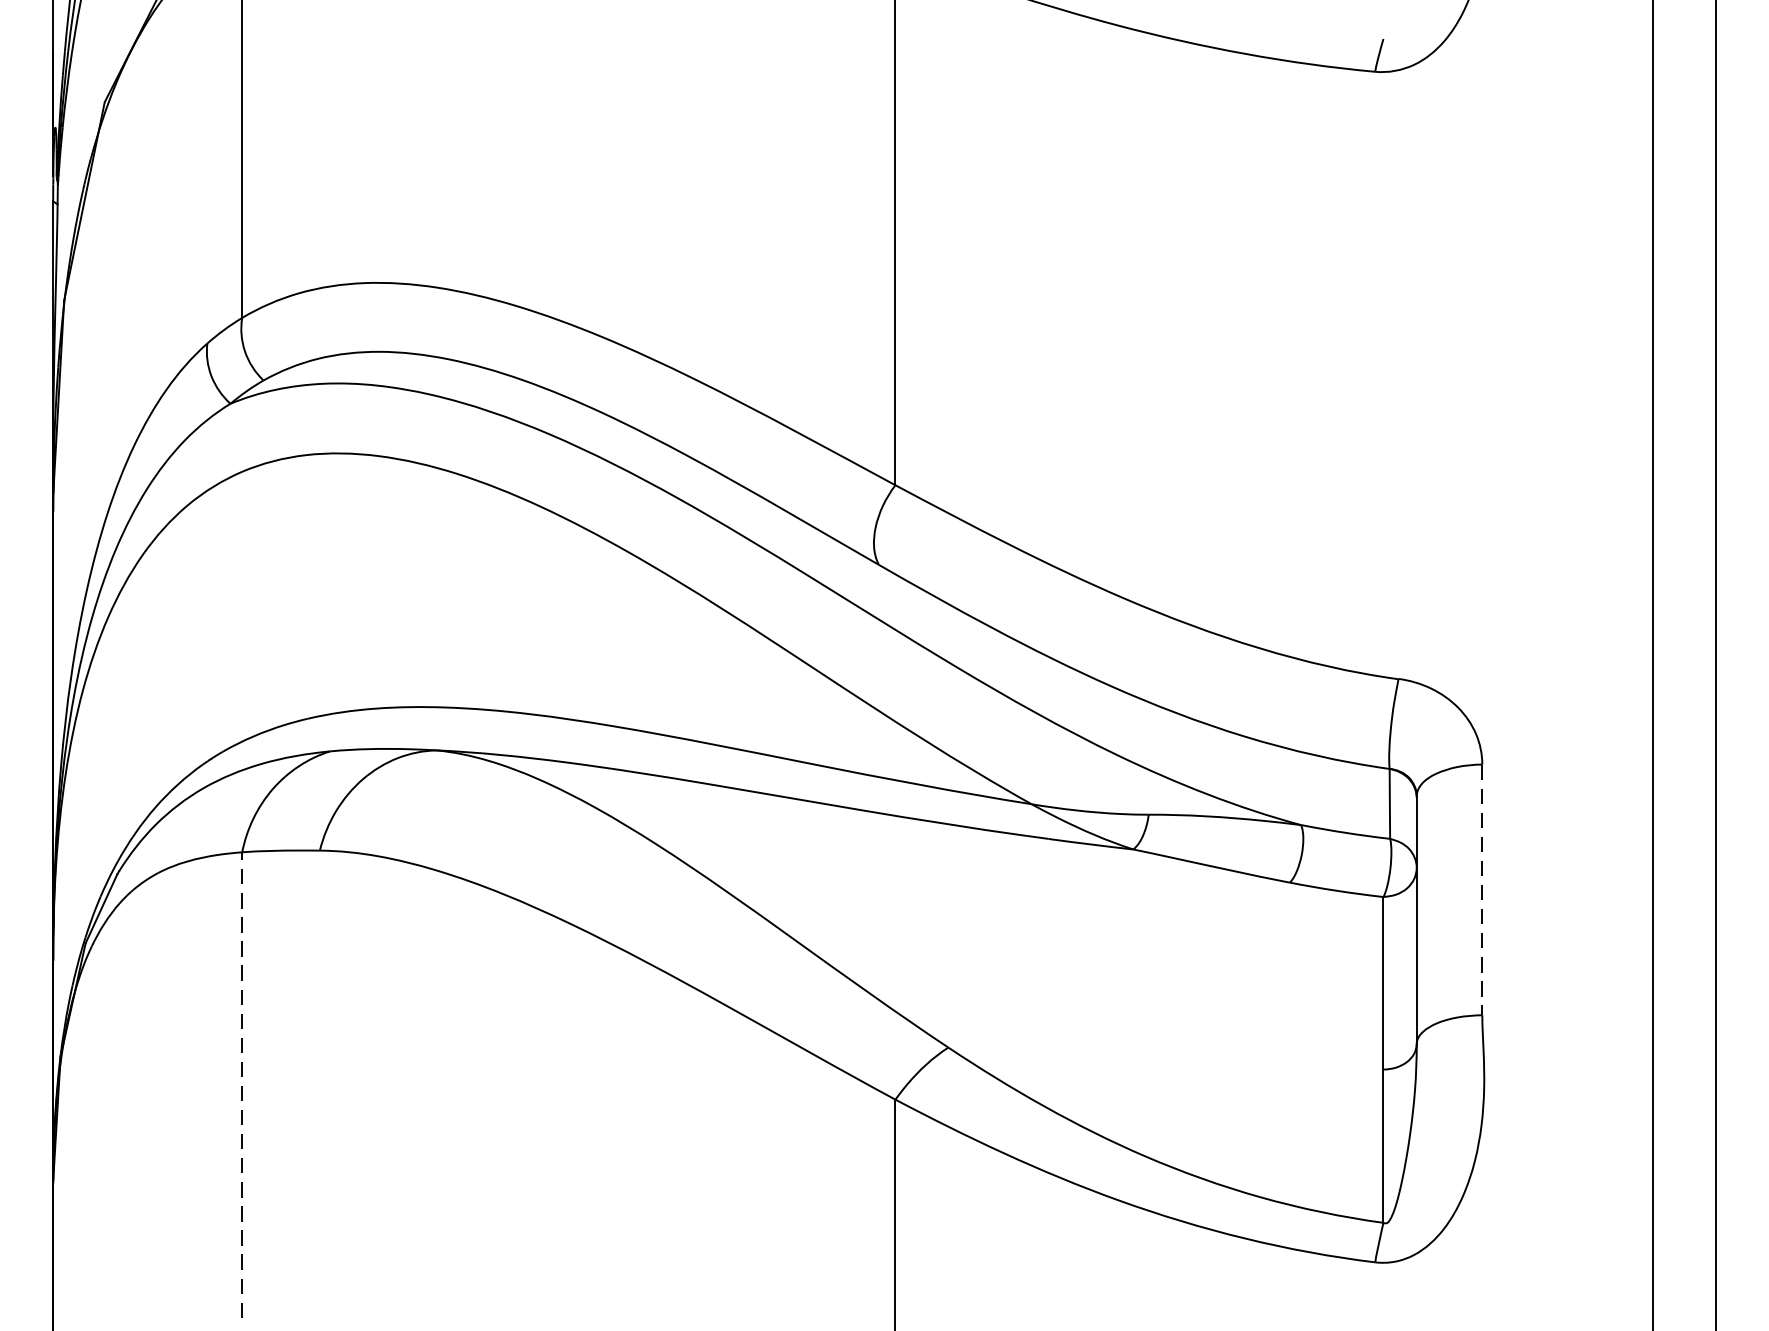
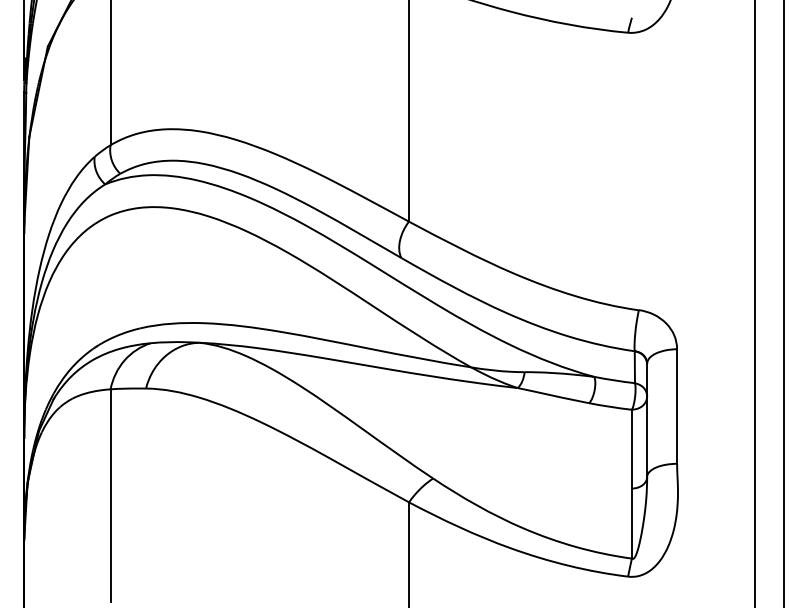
line: (1483, 892) -> (677, 407), dashed -> solid
line: (242, 1084) -> (110, 495), dashed -> solid

